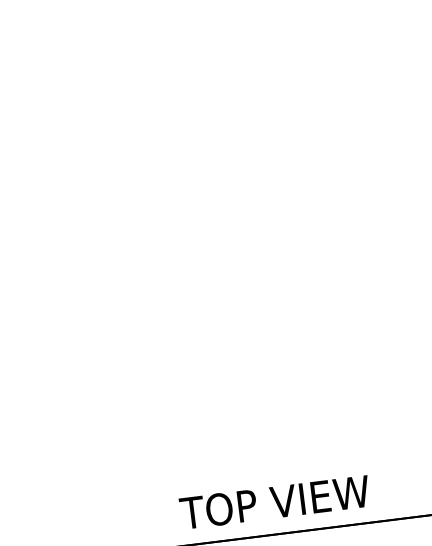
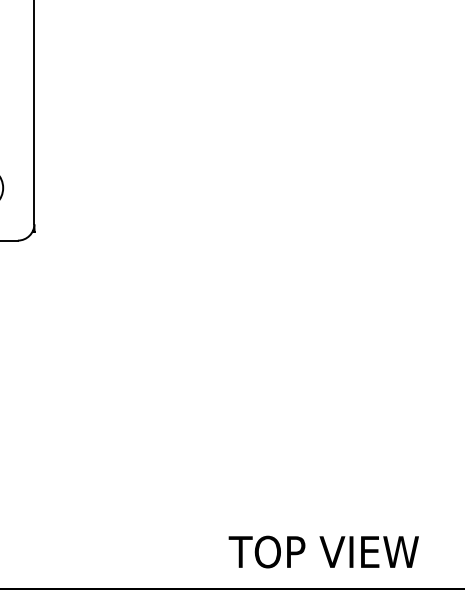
text: (274, 502) -> (323, 551), moved

